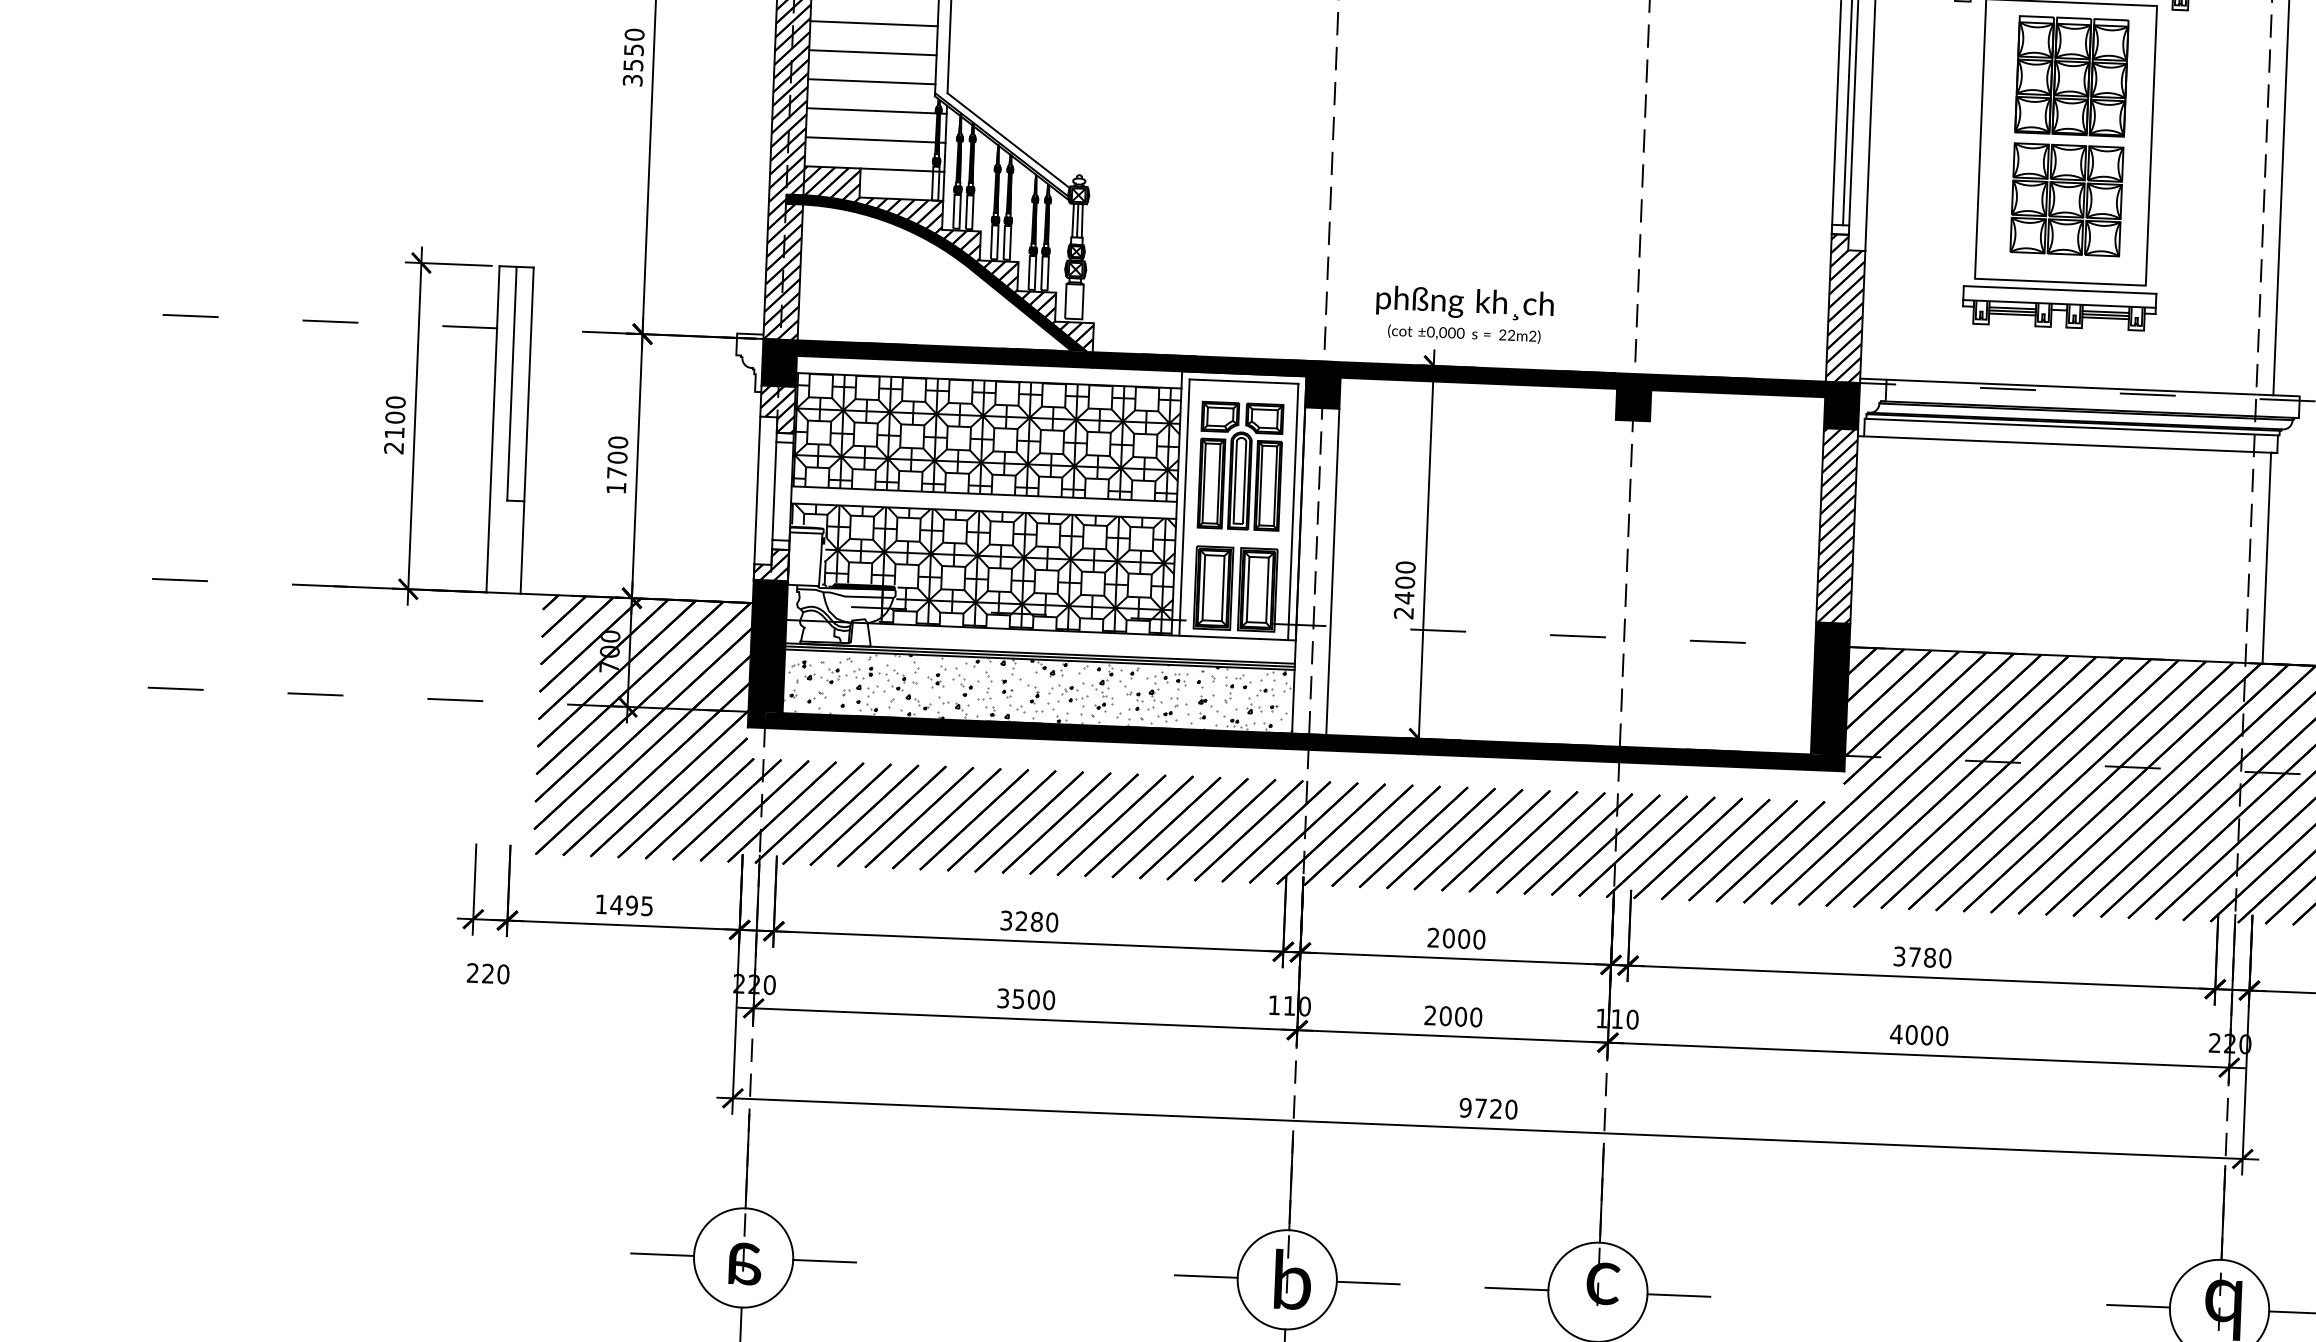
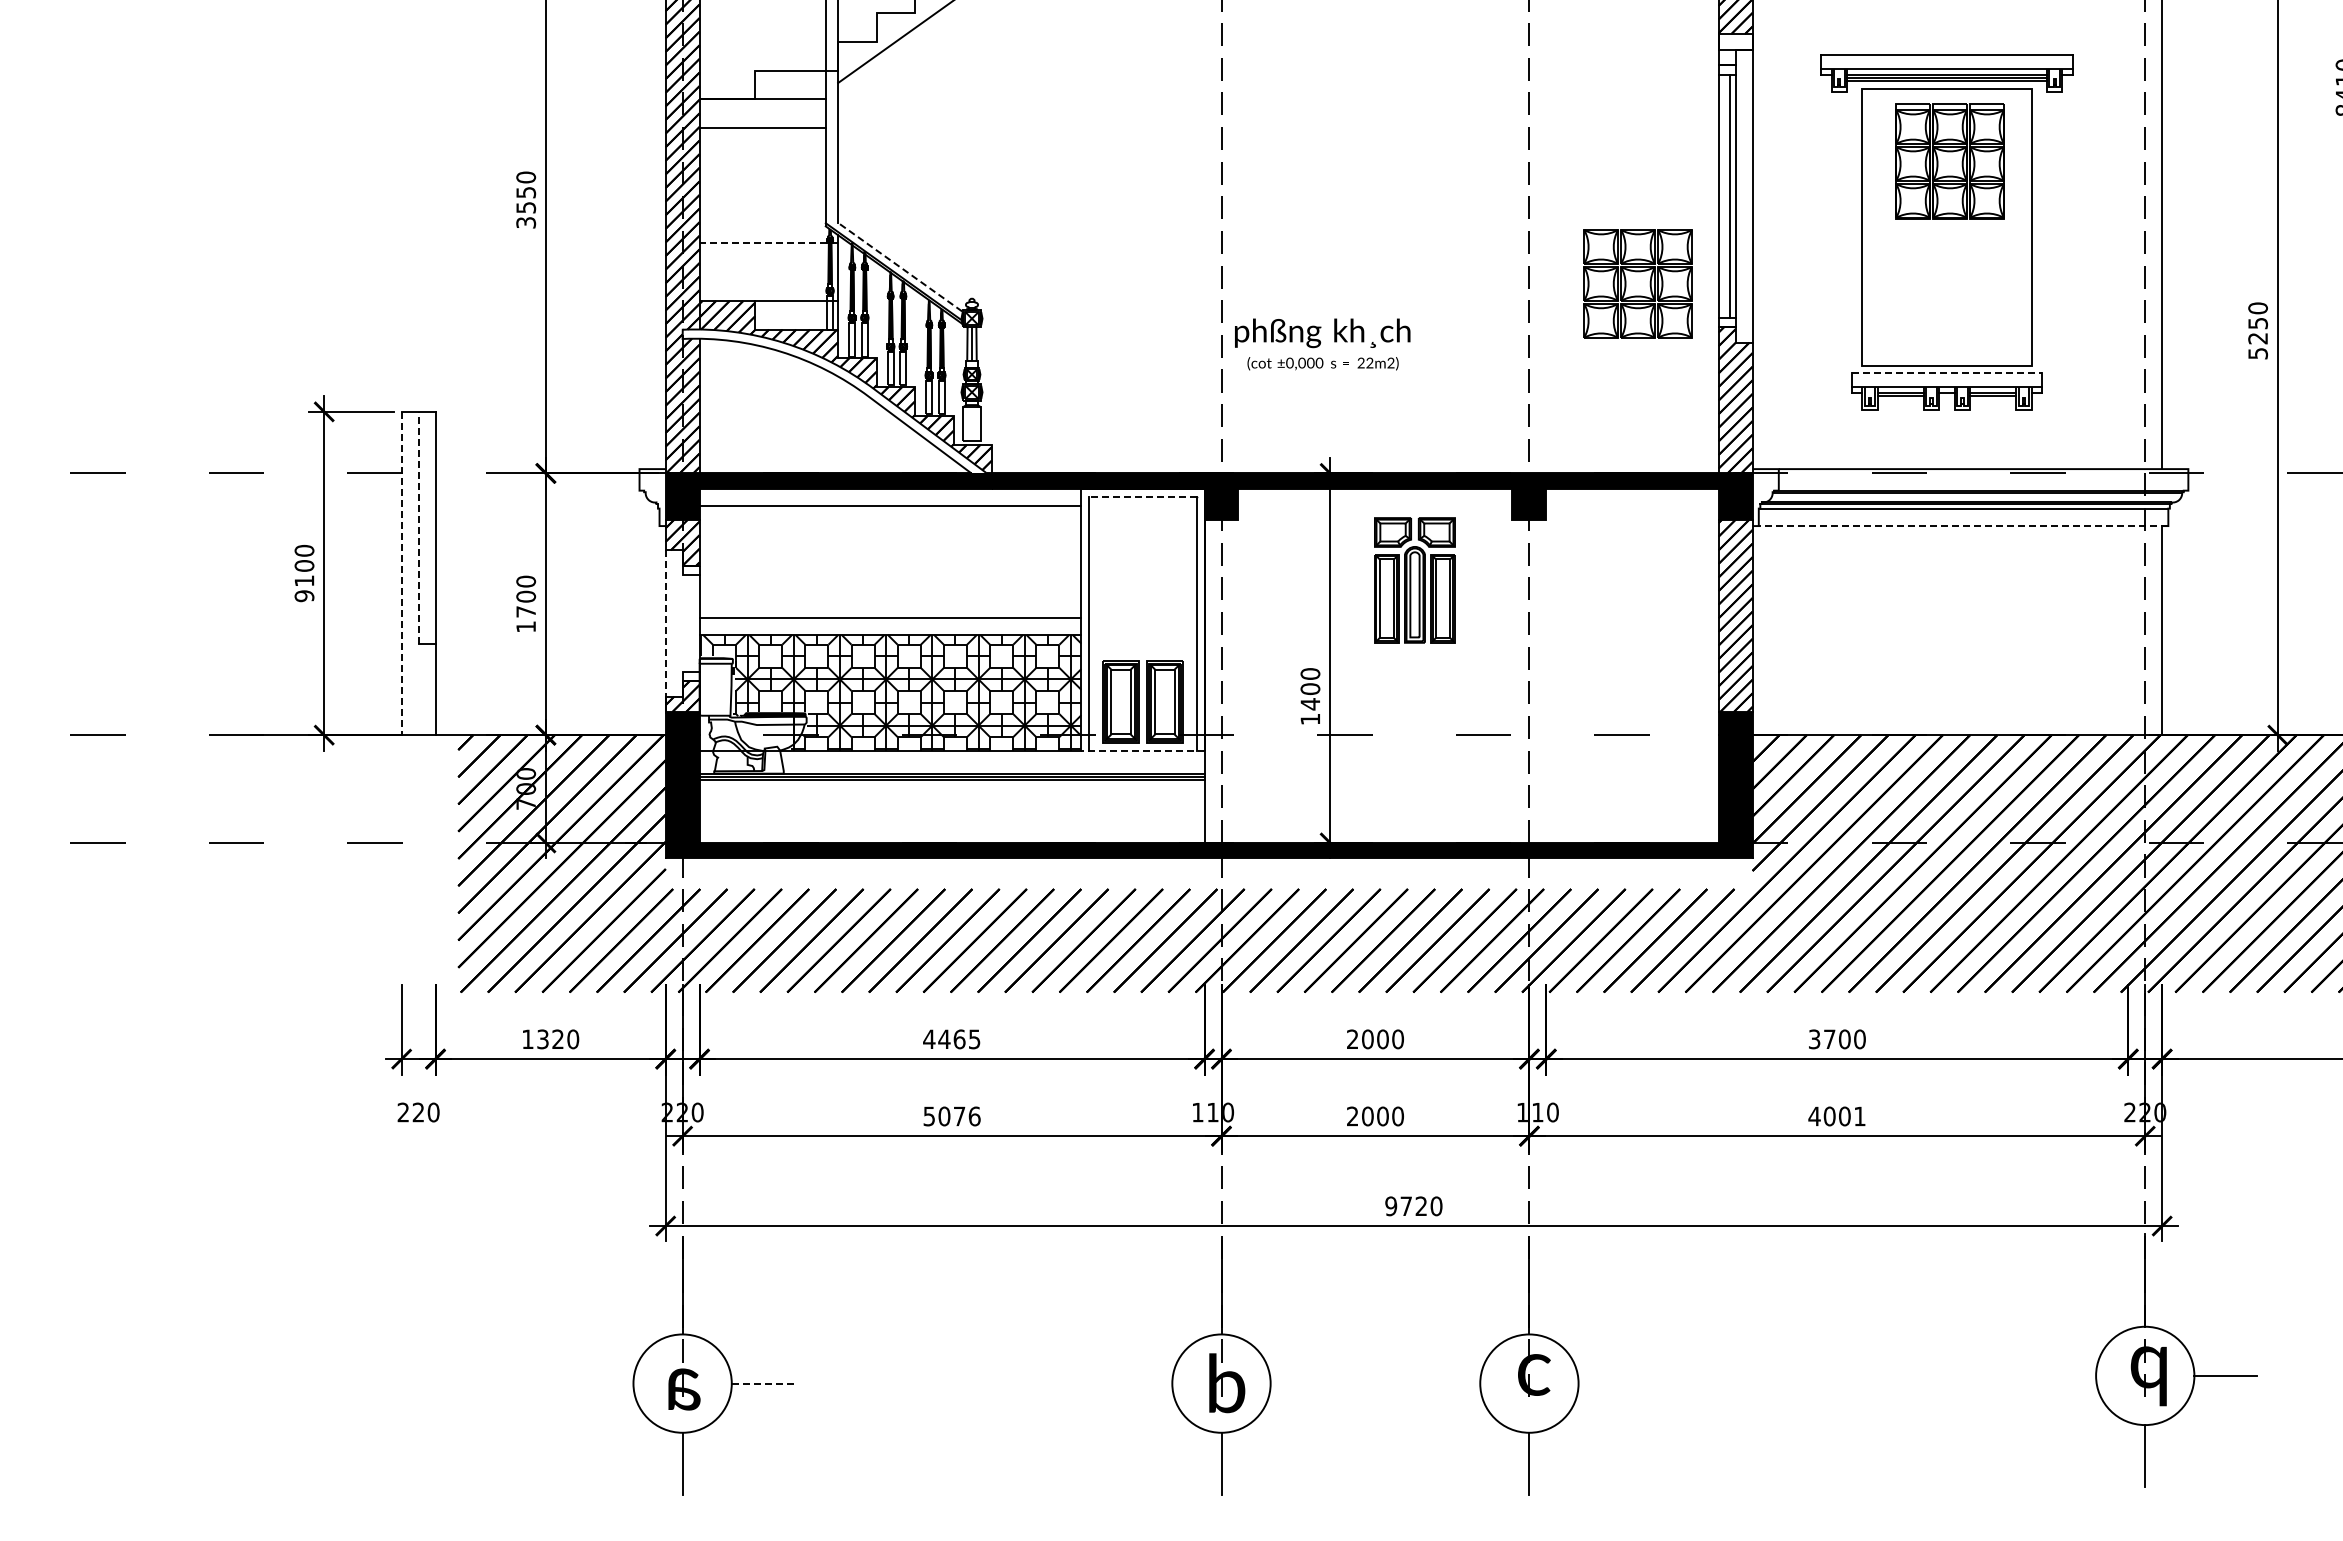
line: (873, 24) -> (762, 157), removed
line: (872, 52) -> (762, 185), removed
line: (871, 81) -> (762, 214), removed
line: (876, 111) -> (768, 243), solid -> dashed
line: (1007, 139) -> (899, 266), solid -> dashed
line: (875, 140) -> (768, 272), removed
part: (2066, 199) -> (1637, 283), moved
fill: (936, 273) -> (834, 401), removed
line: (2060, 290) -> (1947, 373), solid -> dashed
text: (1464, 314) -> (1322, 344), moved
line: (2012, 314) -> (1900, 399), removed
line: (2106, 318) -> (1993, 399), removed
line: (1243, 381) -> (1142, 496), solid -> dashed
line: (511, 383) -> (418, 527), solid -> dashed
line: (492, 429) -> (401, 573), solid -> dashed
hatch: (986, 436) -> (890, 561), removed
line: (2070, 445) -> (1963, 526), solid -> dashed
text: (394, 448) -> (304, 596), 2100 -> 9100
part: (1240, 466) -> (1414, 580), moved
line: (757, 491) -> (665, 624), solid -> dashed
line: (774, 491) -> (682, 623), removed
line: (1332, 571) -> (1238, 680), removed
text: (1402, 613) -> (1309, 719), 2400 -> 1400
line: (1233, 637) -> (1142, 750), solid -> dashed
hatch: (1039, 690) -> (952, 810), removed
text: (631, 905) -> (557, 1039), 1495 -> 1320
text: (1028, 921) -> (951, 1039), 3280 -> 4465
text: (1929, 956) -> (1844, 1038), 3780 -> 3700
text: (1026, 999) -> (952, 1116), 3500 -> 5076
text: (1941, 1036) -> (1859, 1116), 4000 -> 4001
line: (662, 1254) -> (602, 1383), removed
line: (825, 1261) -> (763, 1383), solid -> dashed
line: (1206, 1276) -> (1141, 1383), removed
line: (1367, 1282) -> (1301, 1383), removed
line: (1517, 1288) -> (1449, 1383), removed
line: (1678, 1295) -> (1609, 1383), removed
line: (2138, 1305) -> (2064, 1375), removed

